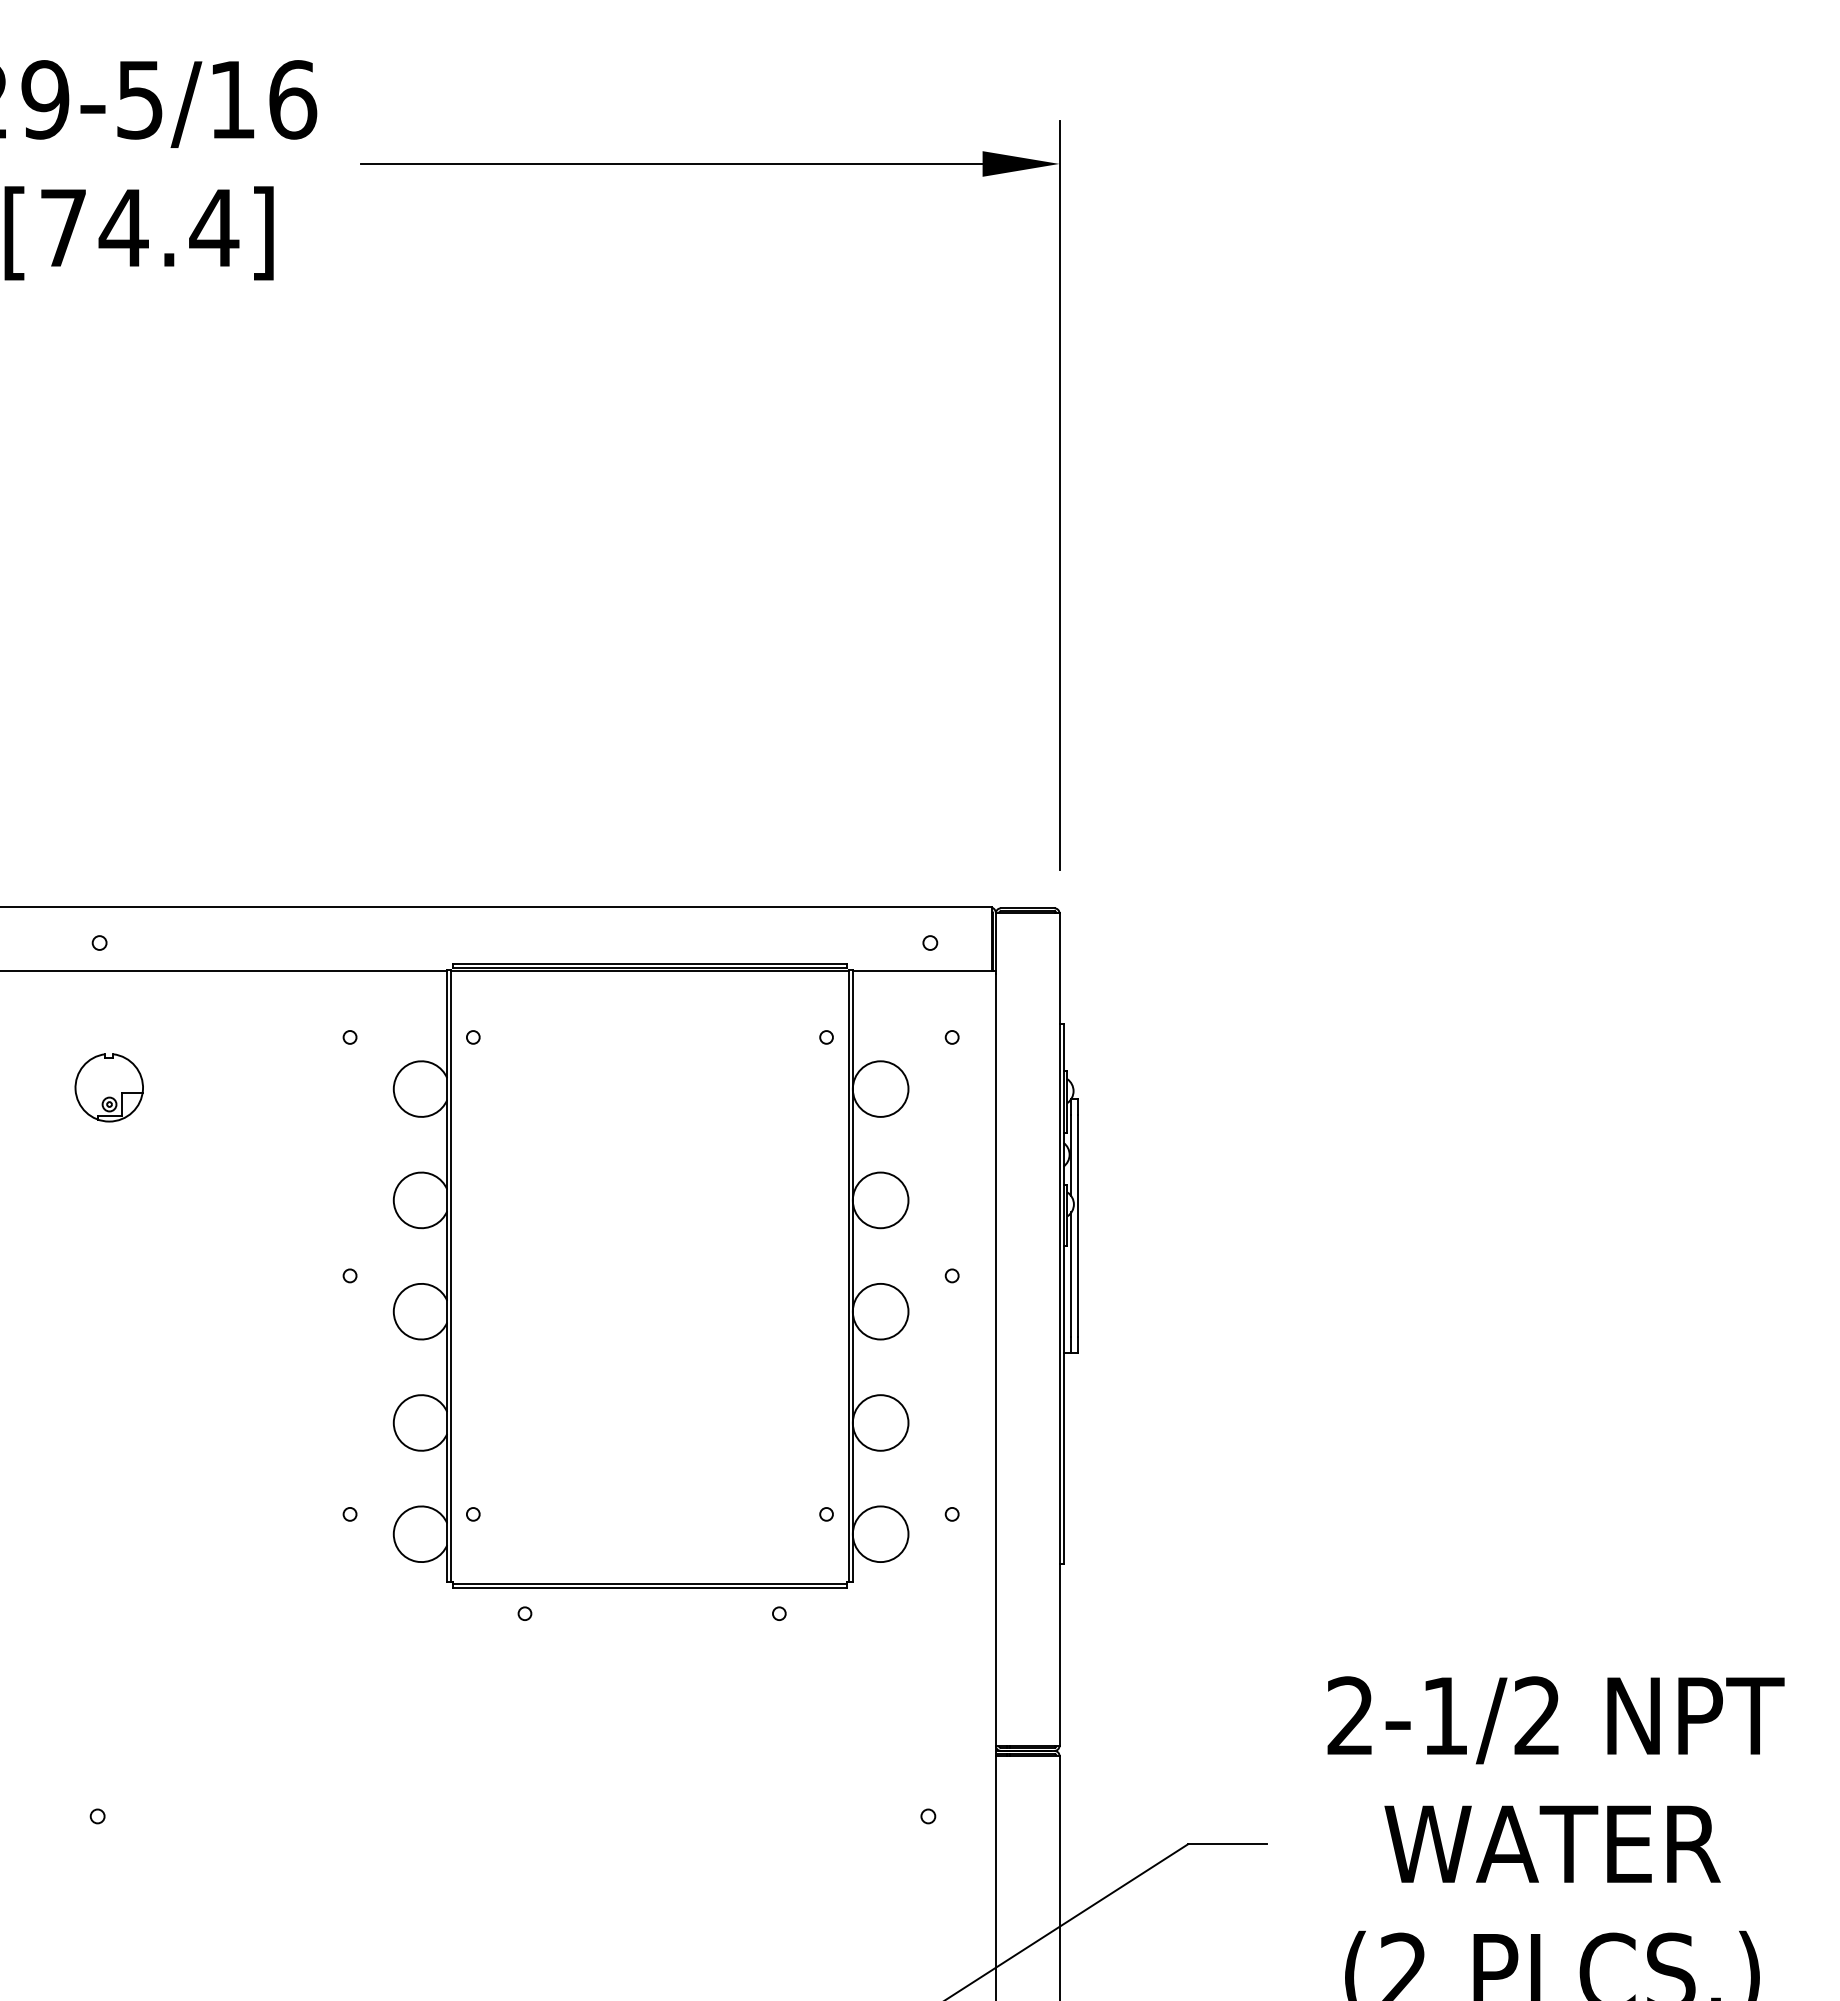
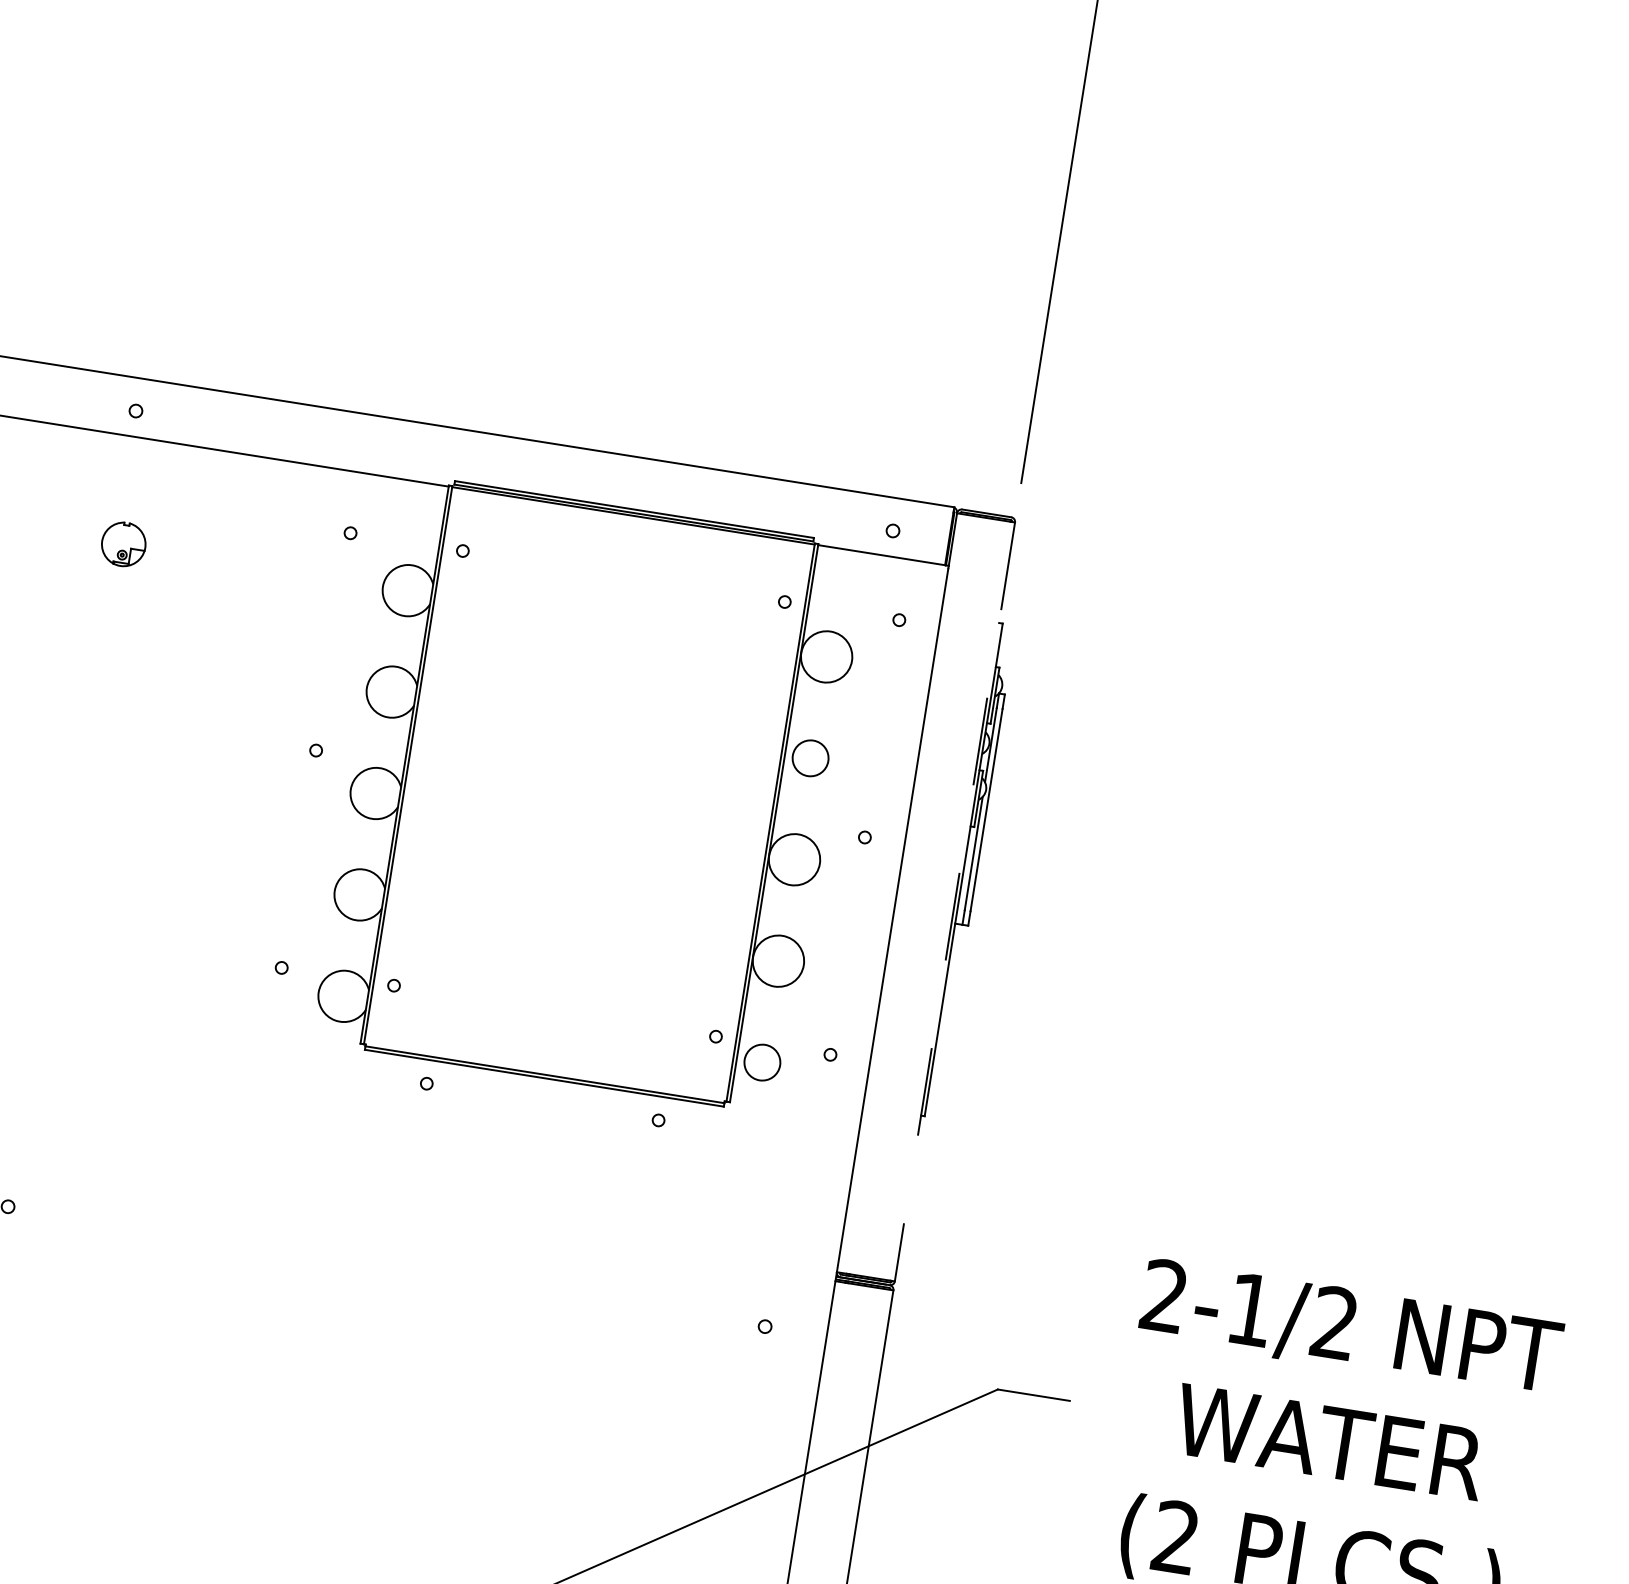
part: (108, 1087) -> (123, 544), size x0.7
circle: (880, 1200) -> (810, 758), size x0.7
line: (1059, 1330) -> (954, 902), solid -> dashed
circle: (880, 1534) -> (762, 1062), size x0.7

